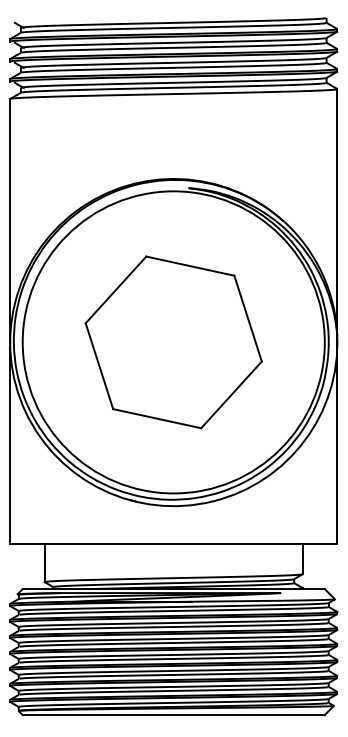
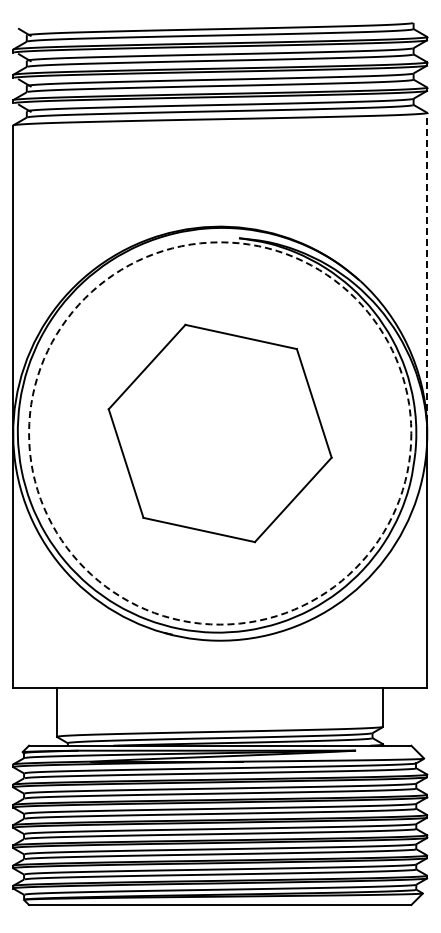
line: (337, 215) -> (427, 272), solid -> dashed
circle: (174, 342) -> (220, 433), solid -> dashed

